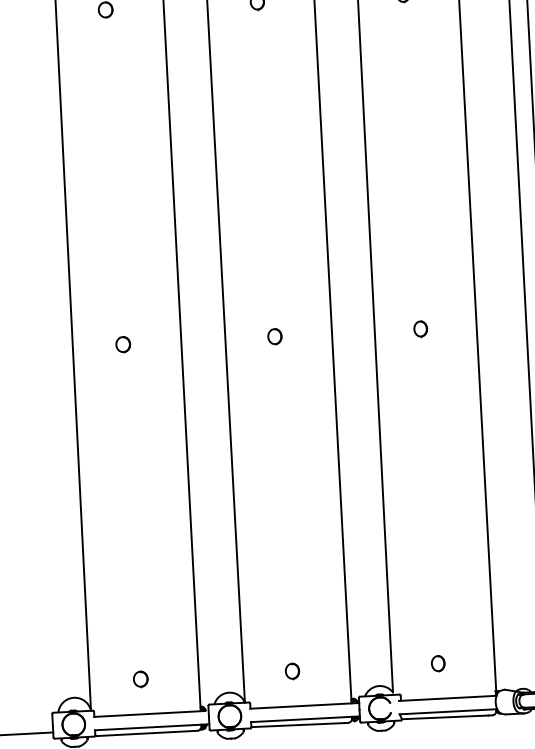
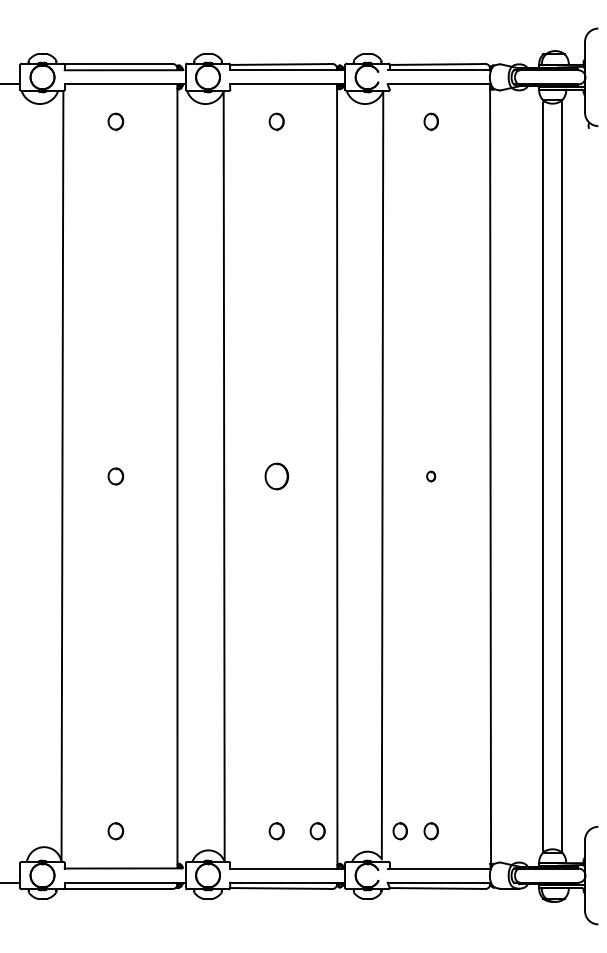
part: (419, 329) -> (430, 476), size x0.6
part: (274, 336) -> (276, 476), size x1.6
part: (408, 665) -> (399, 831), added
part: (330, 669) -> (317, 831), added

